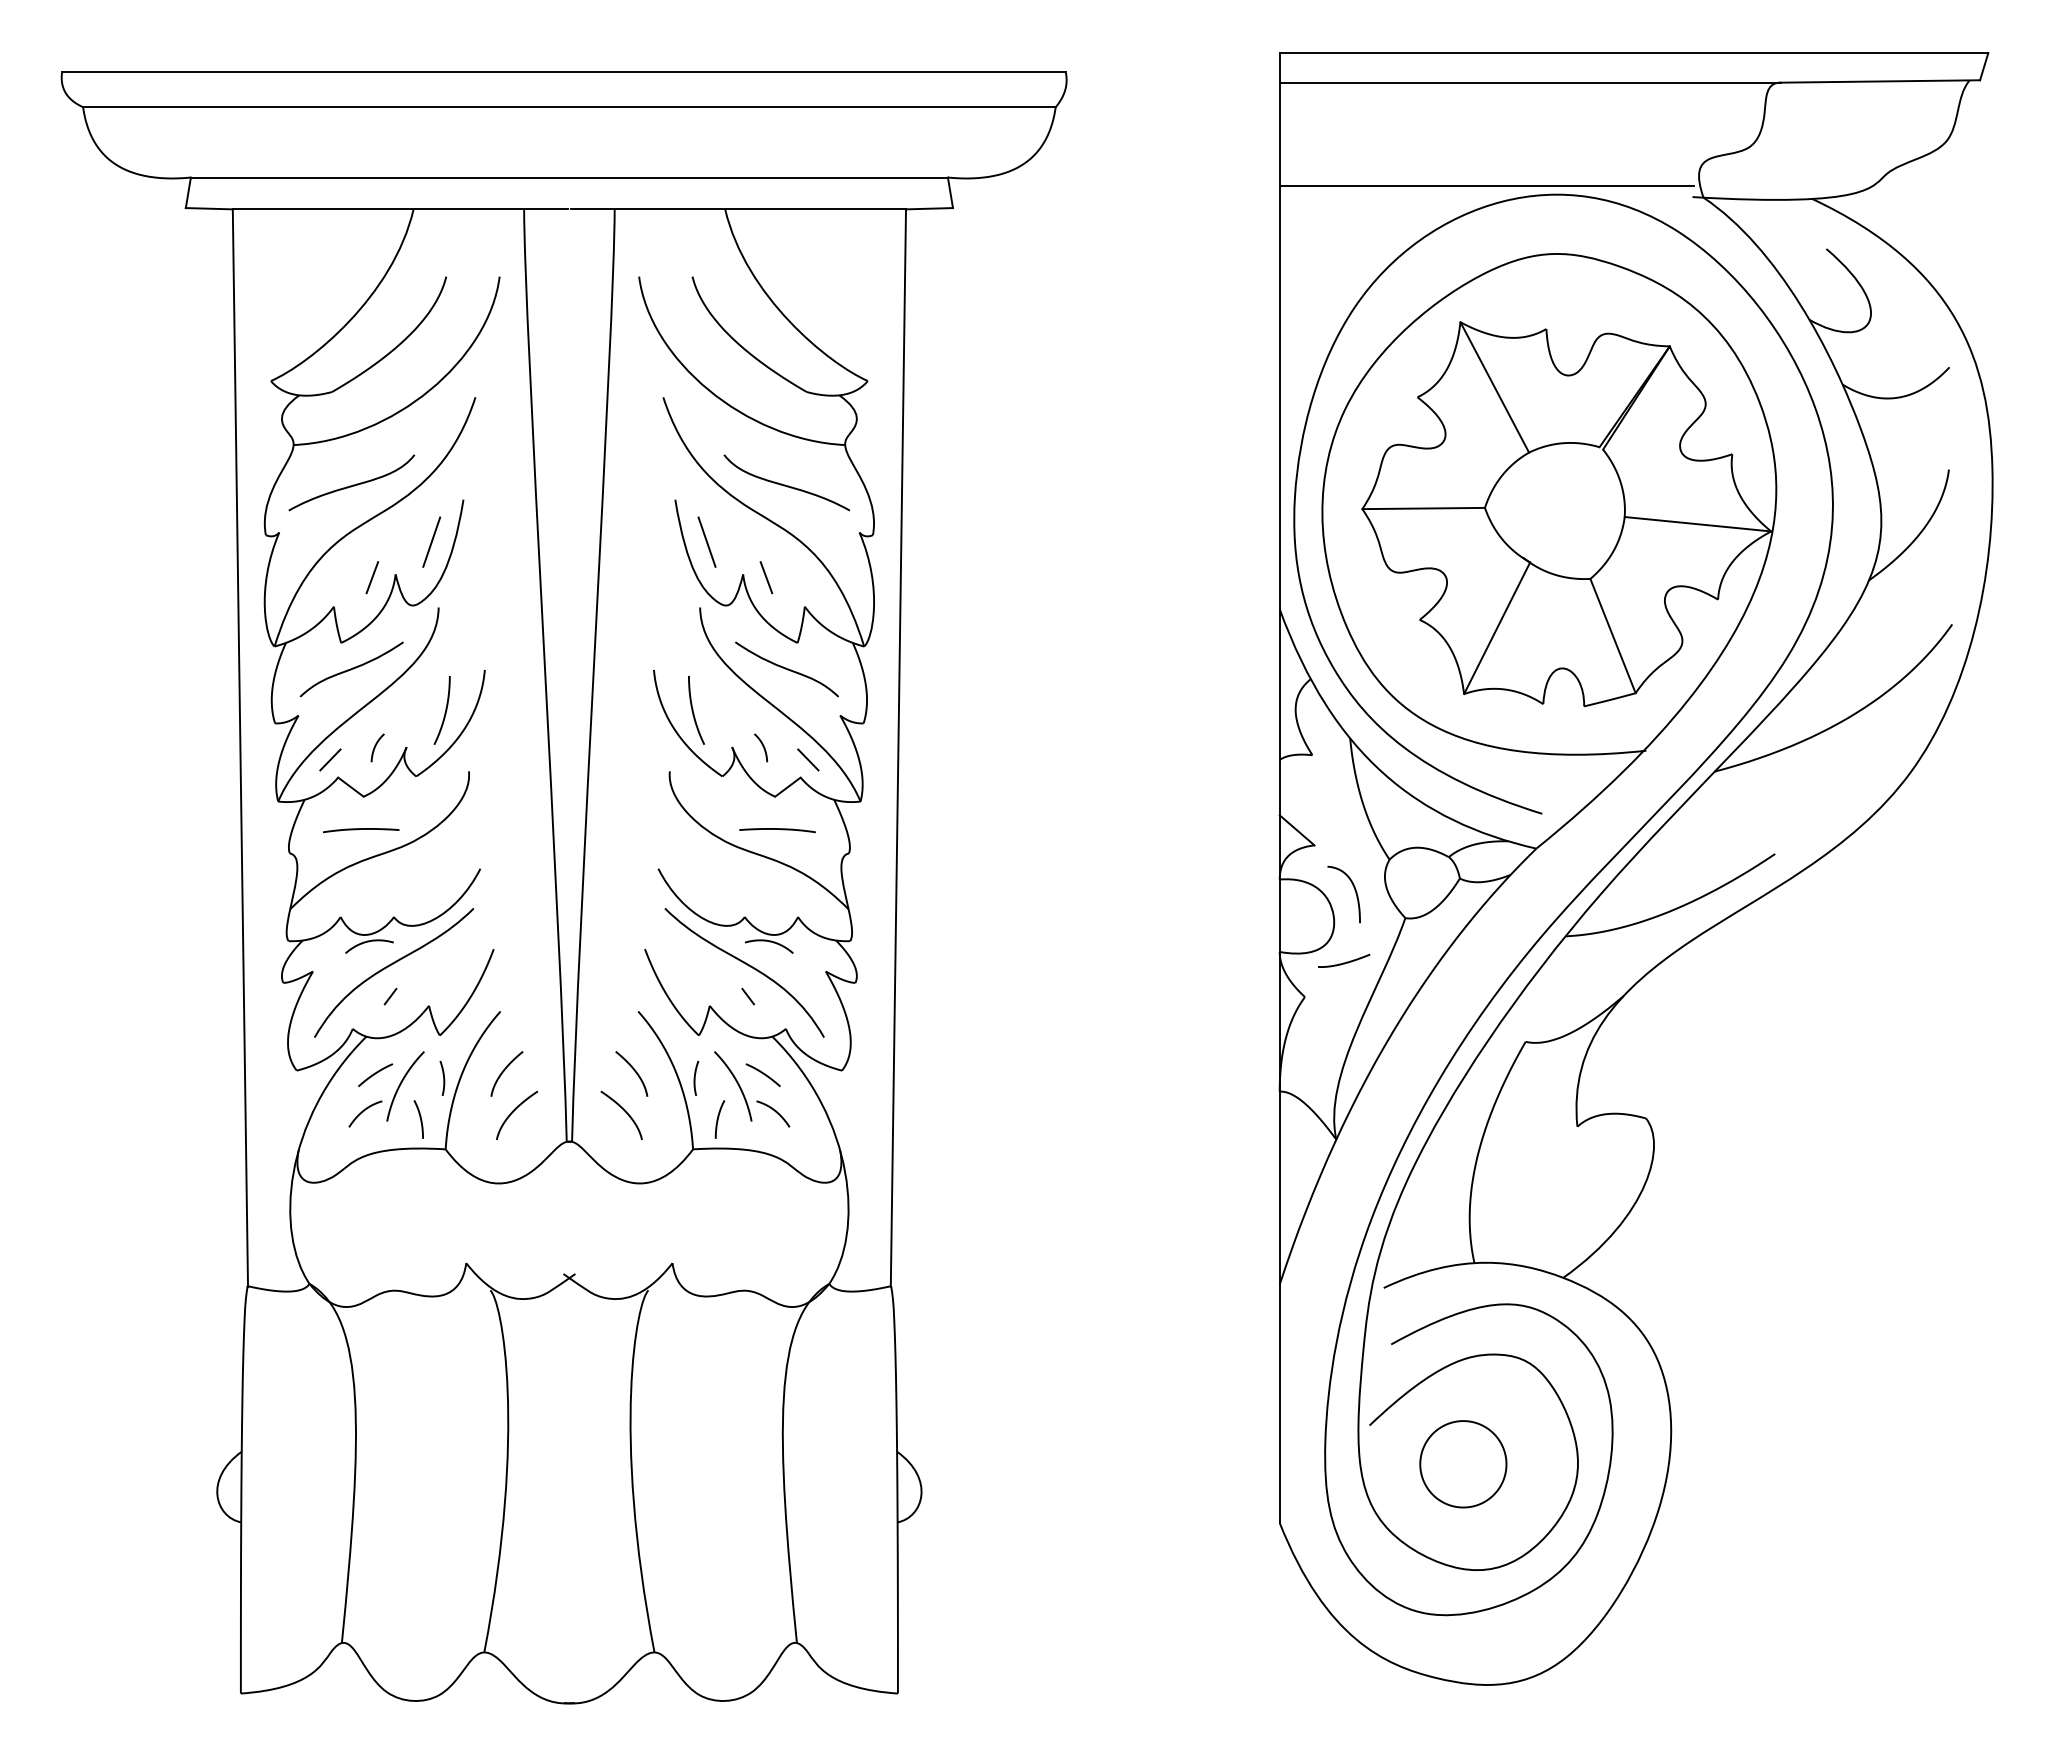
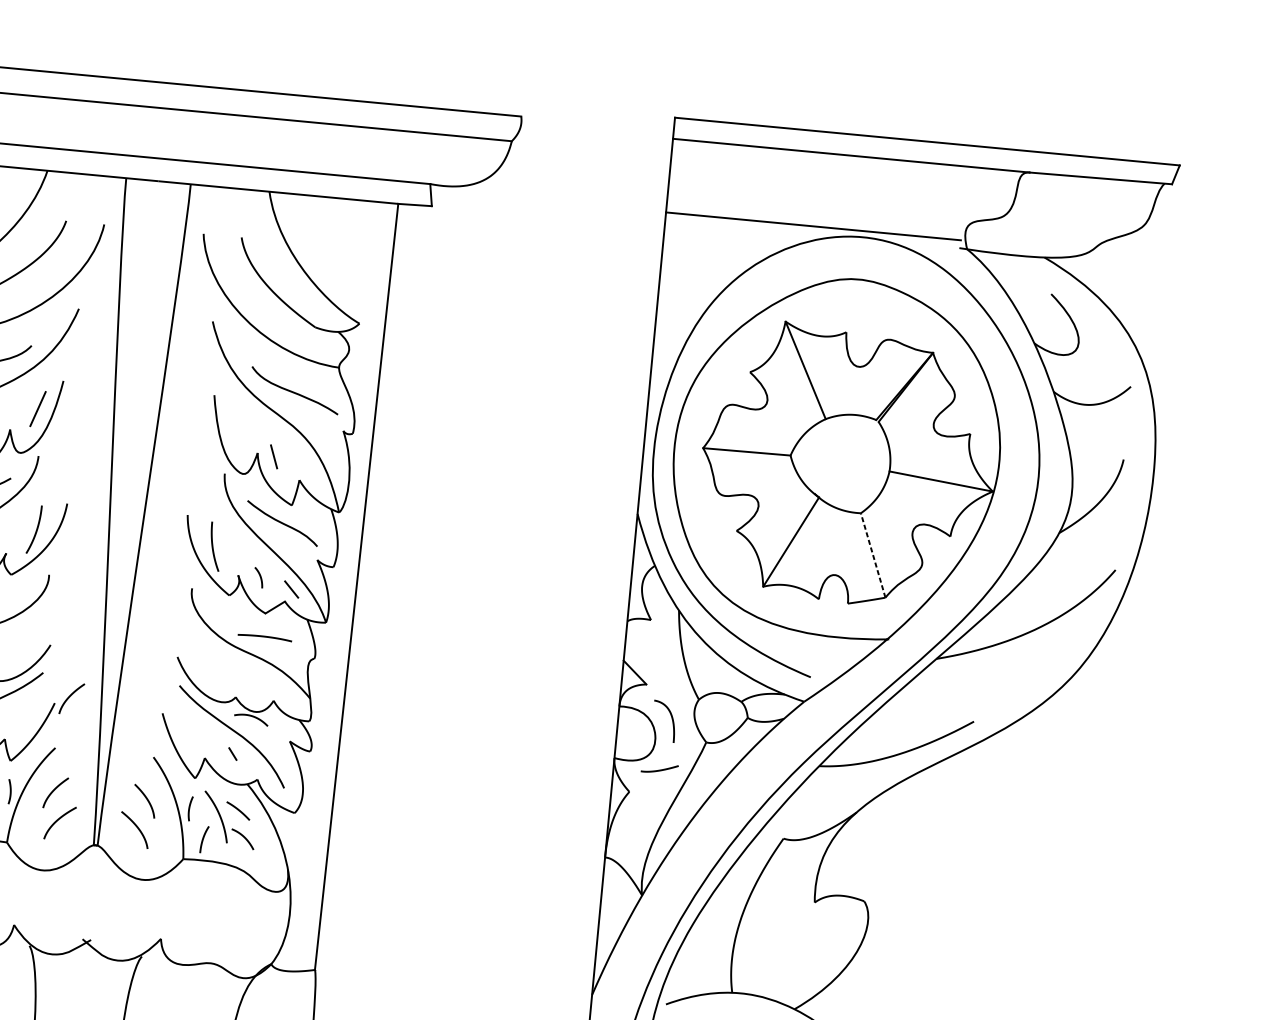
line: (706, 541) -> (233, 427), removed
line: (1612, 635) -> (872, 555), solid -> dashed
curve: (514, 938) -> (70, 696), added

